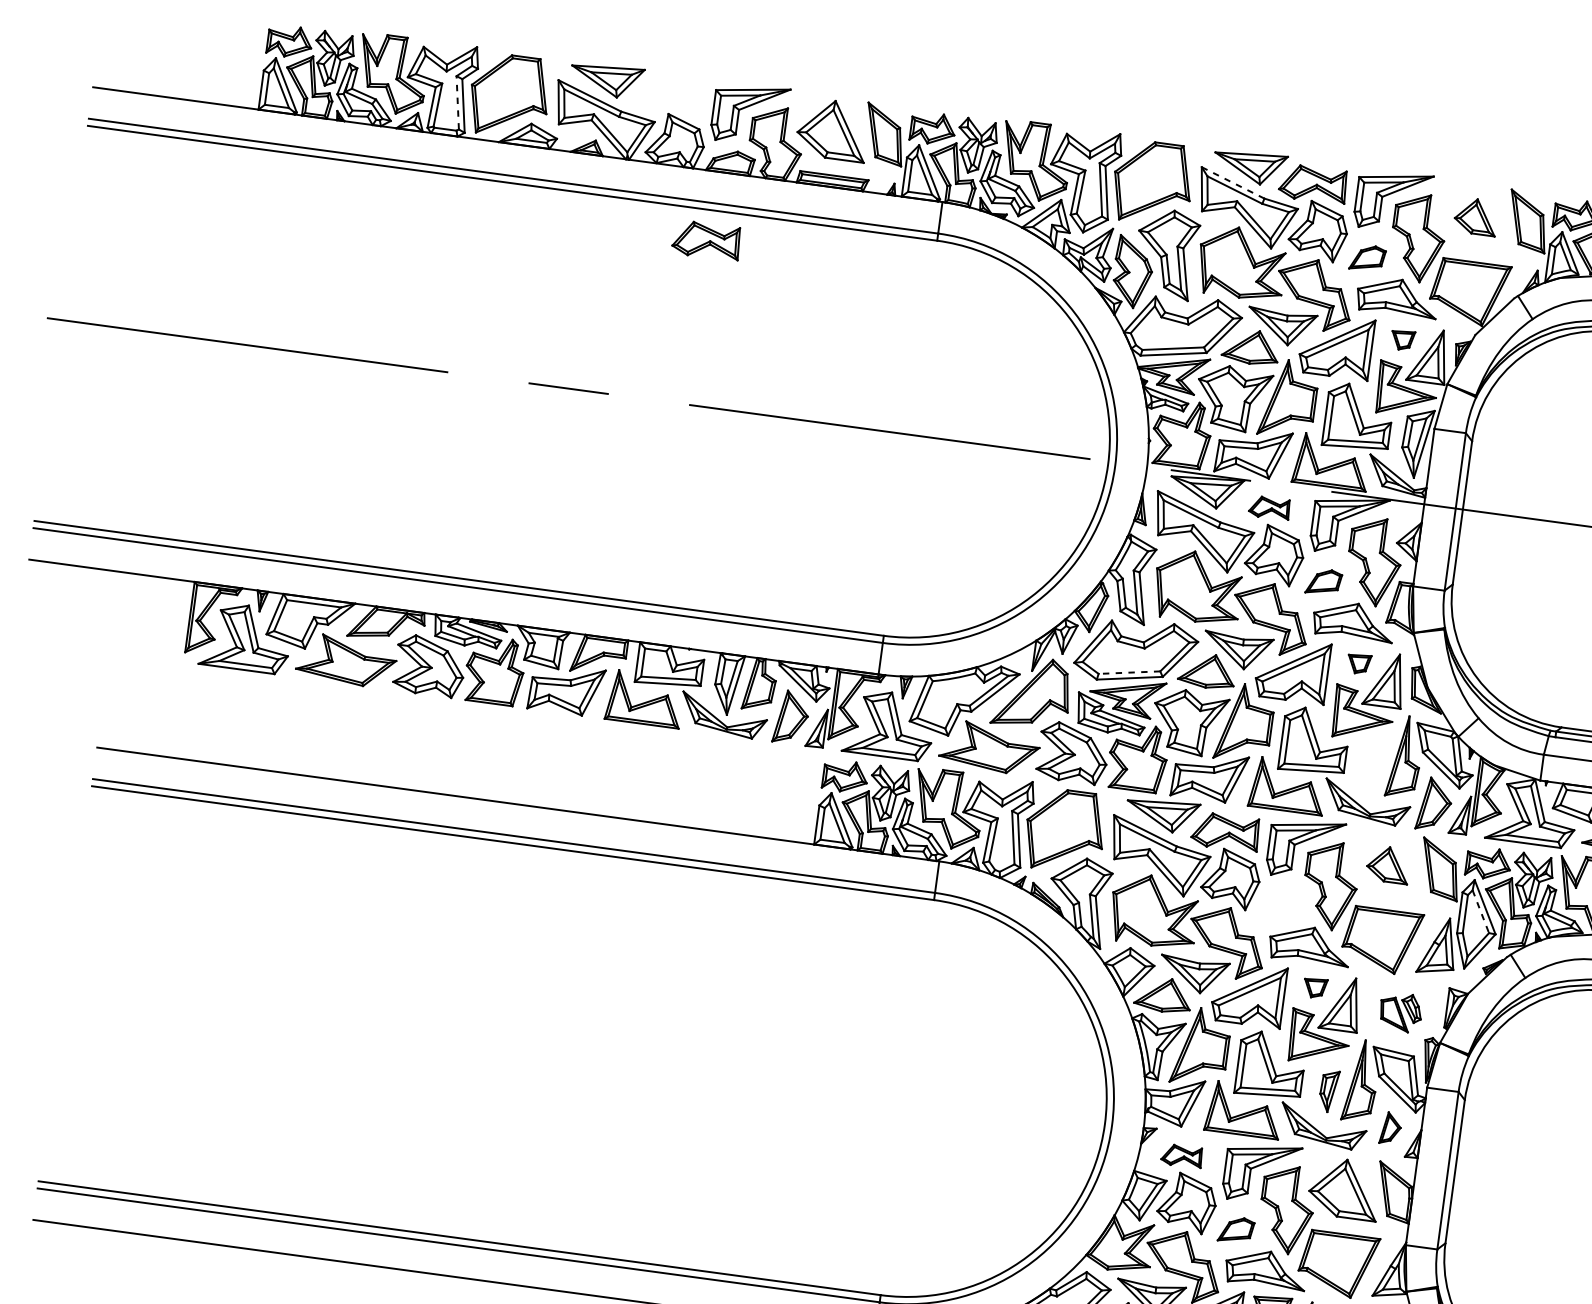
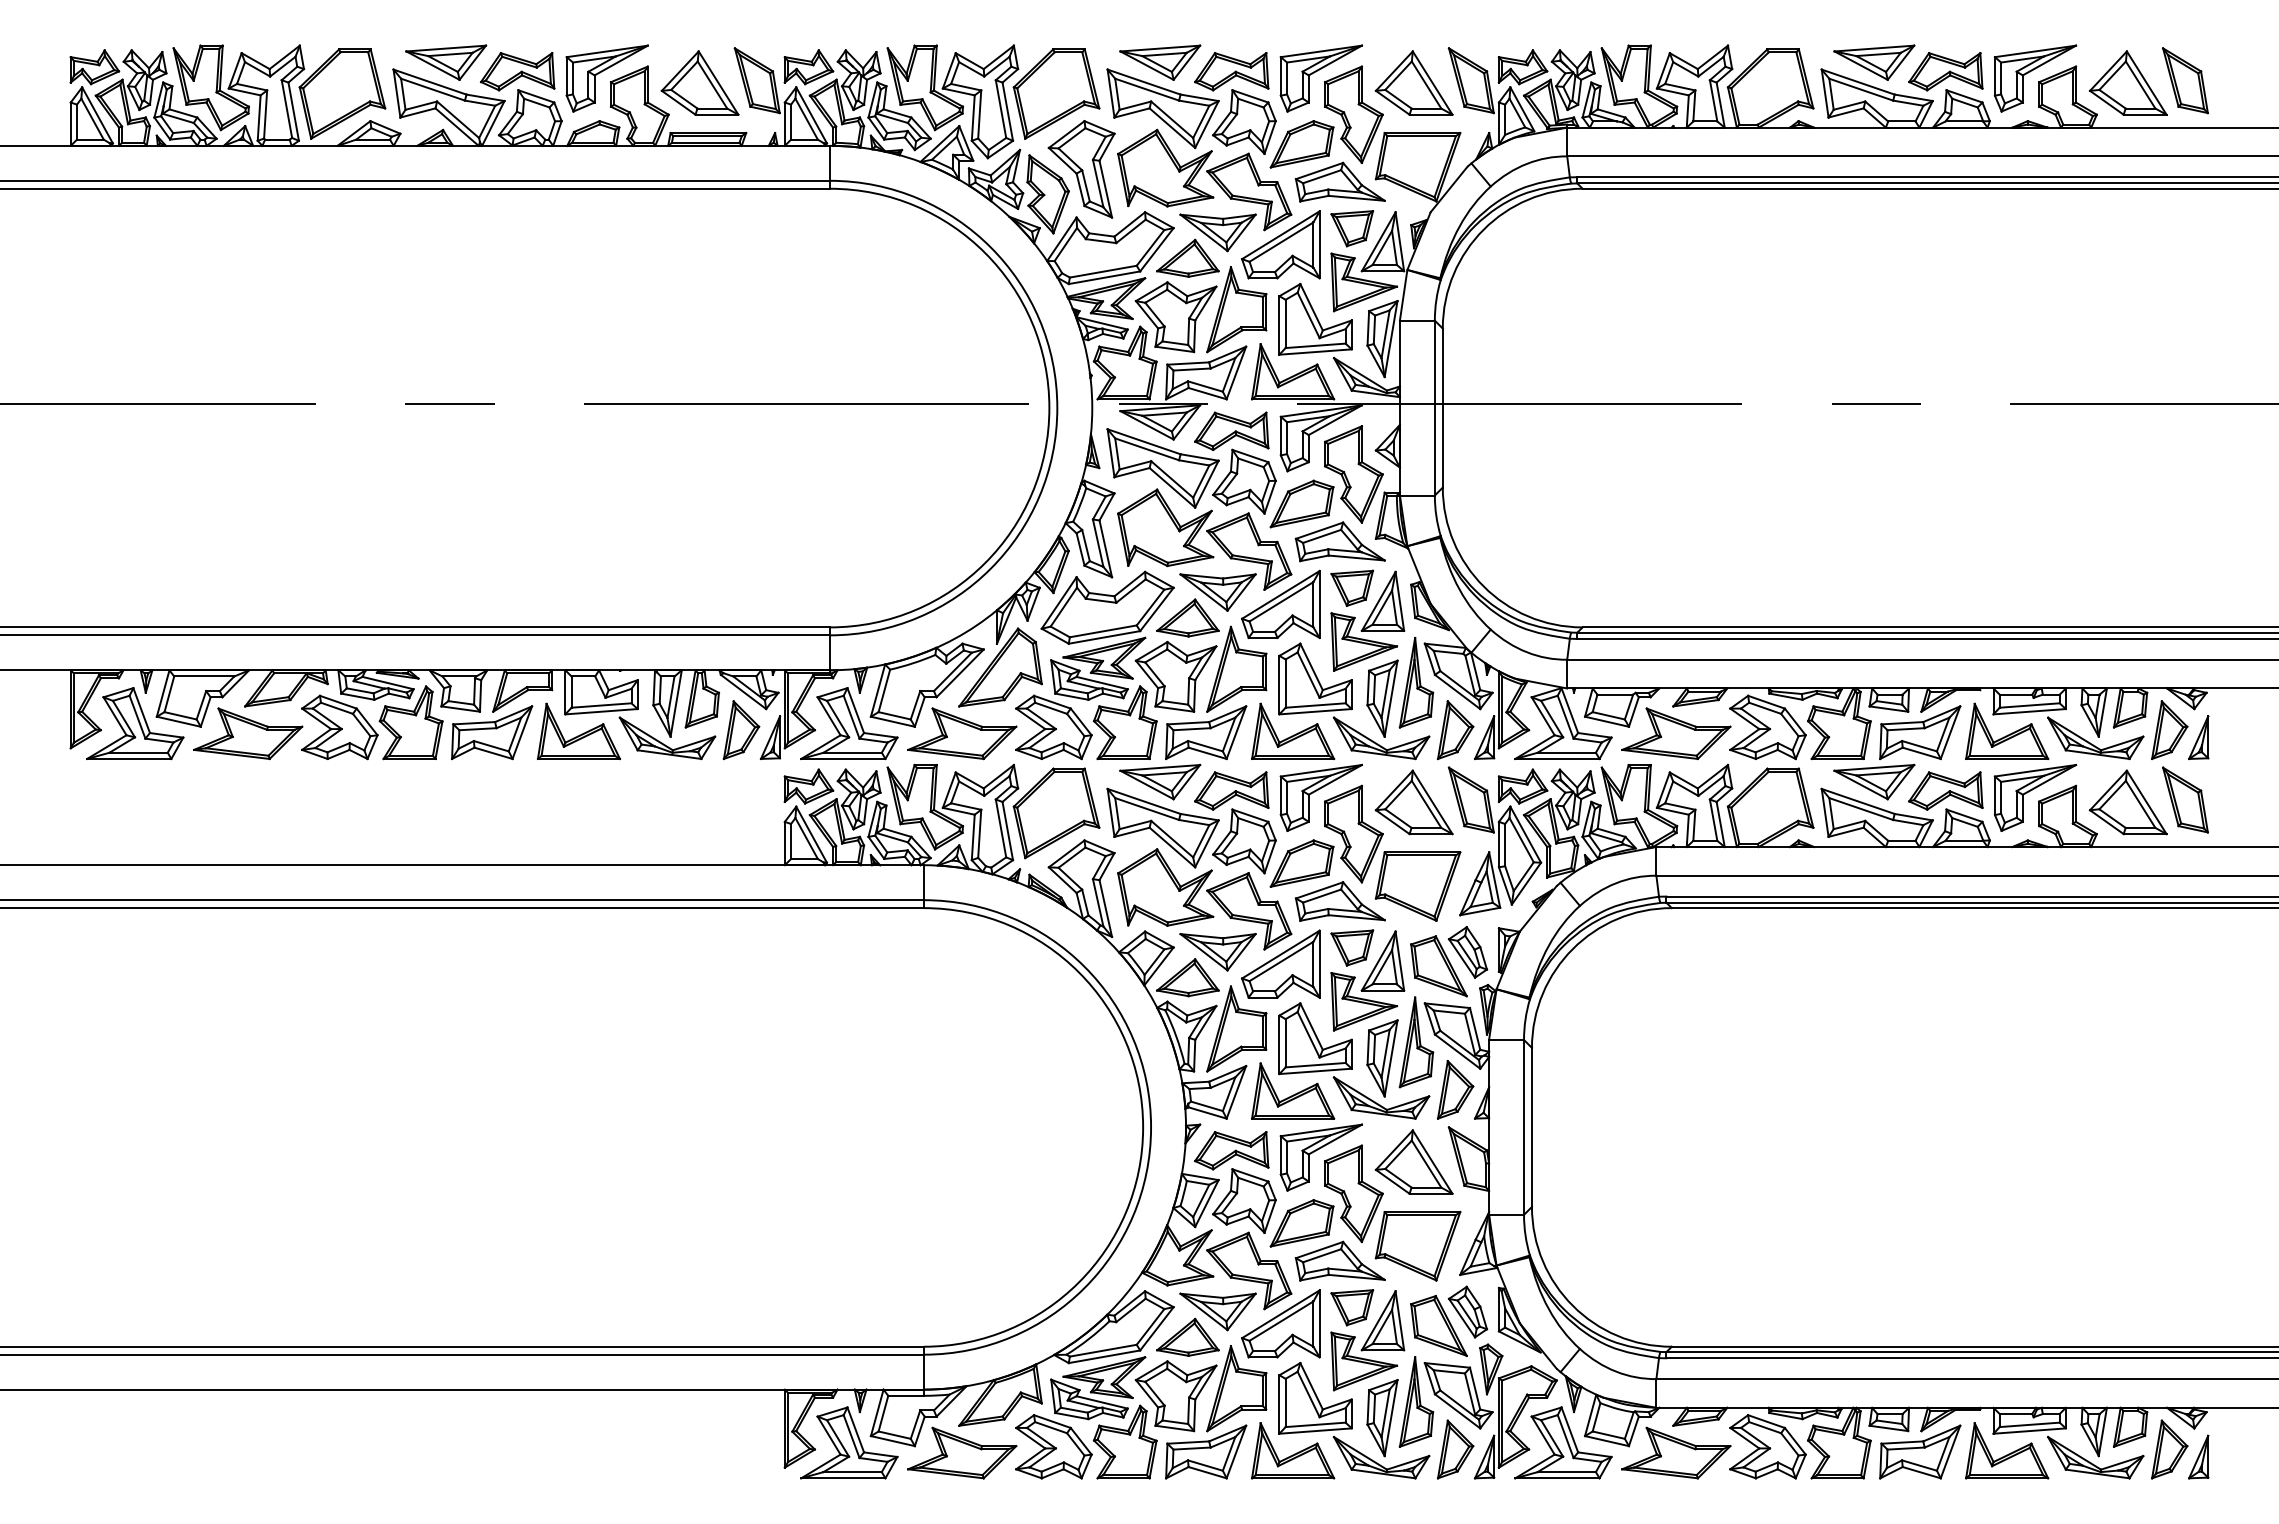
line: (457, 102) -> (286, 108), dashed -> solid
line: (1233, 183) -> (1144, 82), dashed -> solid
part: (1475, 216) -> (1413, 82), size x1.67
part: (706, 240) -> (517, 71), moved
part: (1367, 258) -> (1301, 144), size x1.67
part: (1402, 340) -> (1352, 228), size x1.67
part: (1269, 507) -> (1231, 430), size x1.67
part: (1323, 581) -> (1301, 503), size x1.67
part: (1359, 663) -> (1352, 587), size x1.67
line: (1129, 672) -> (1103, 631), dashed -> solid
part: (1372, 767) -> (1382, 698), added
part: (1388, 864) -> (1413, 802), size x1.67
part: (1279, 905) -> (1301, 863), added
line: (1480, 911) -> (1521, 840), dashed -> solid
part: (1315, 987) -> (1352, 947), size x1.67
part: (1401, 1012) -> (1449, 961), size x1.67
part: (1328, 1091) -> (1382, 1058), size x1.67
part: (1390, 1128) -> (1455, 1089), size x1.67
part: (1181, 1155) -> (1231, 1150), size x1.67
part: (1235, 1230) -> (1301, 1223), size x1.67

